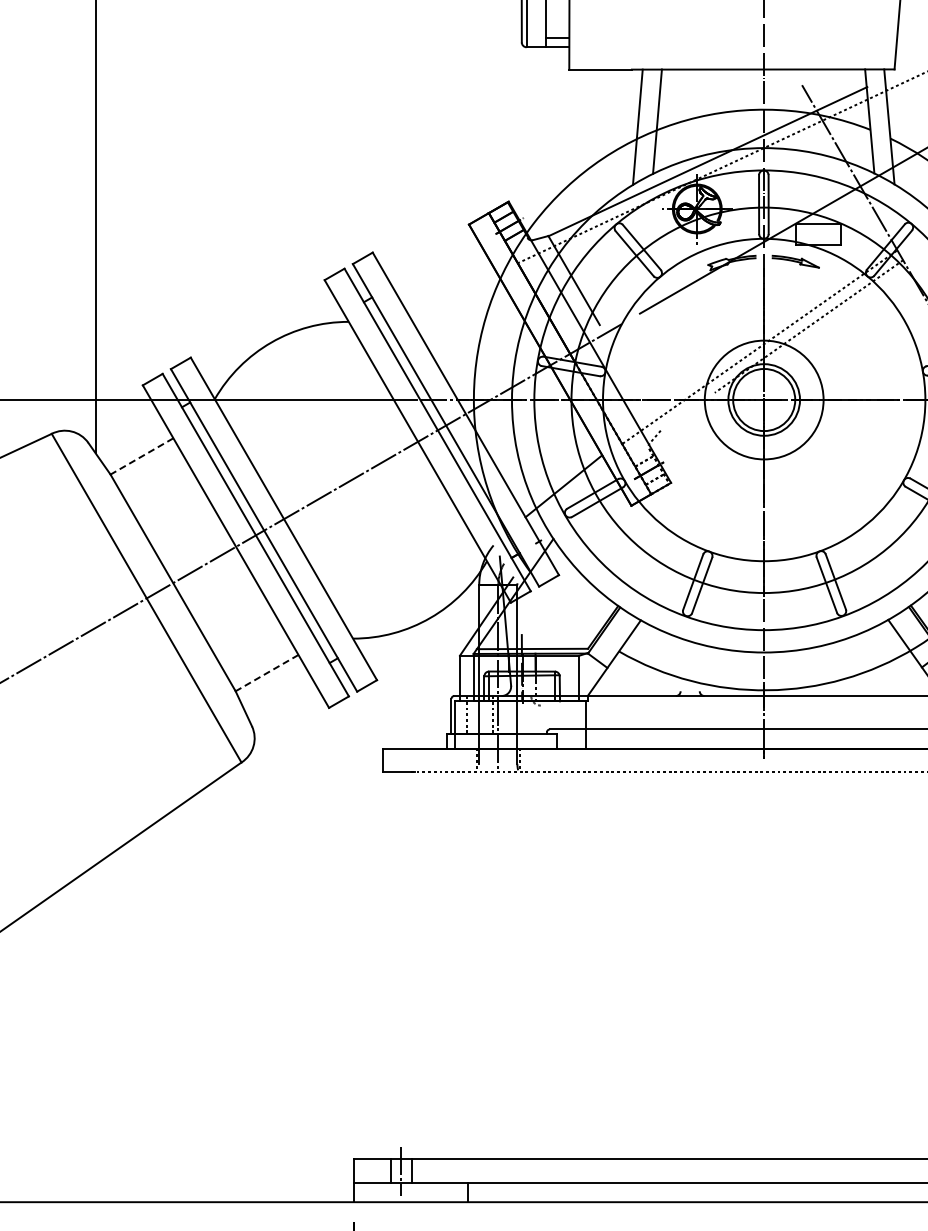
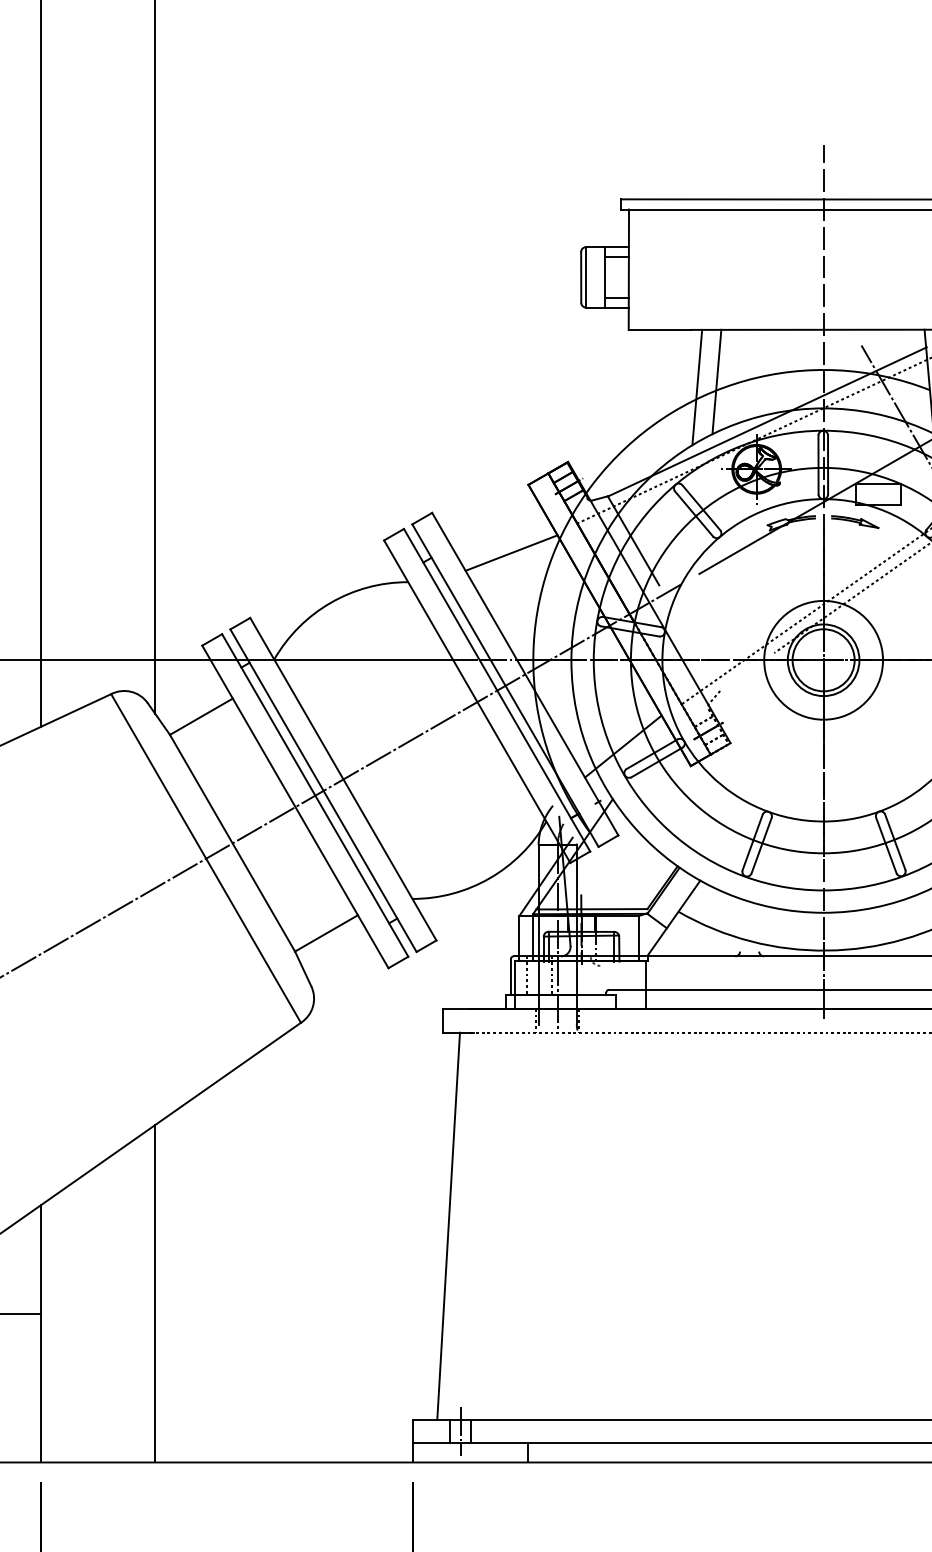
line: (452, 292) -> (511, 552), added
line: (141, 456) -> (200, 716), dashed -> solid
line: (267, 673) -> (326, 933), dashed -> solid
line: (389, 965) -> (448, 1225), added
line: (96, 1033) -> (155, 1293), added

